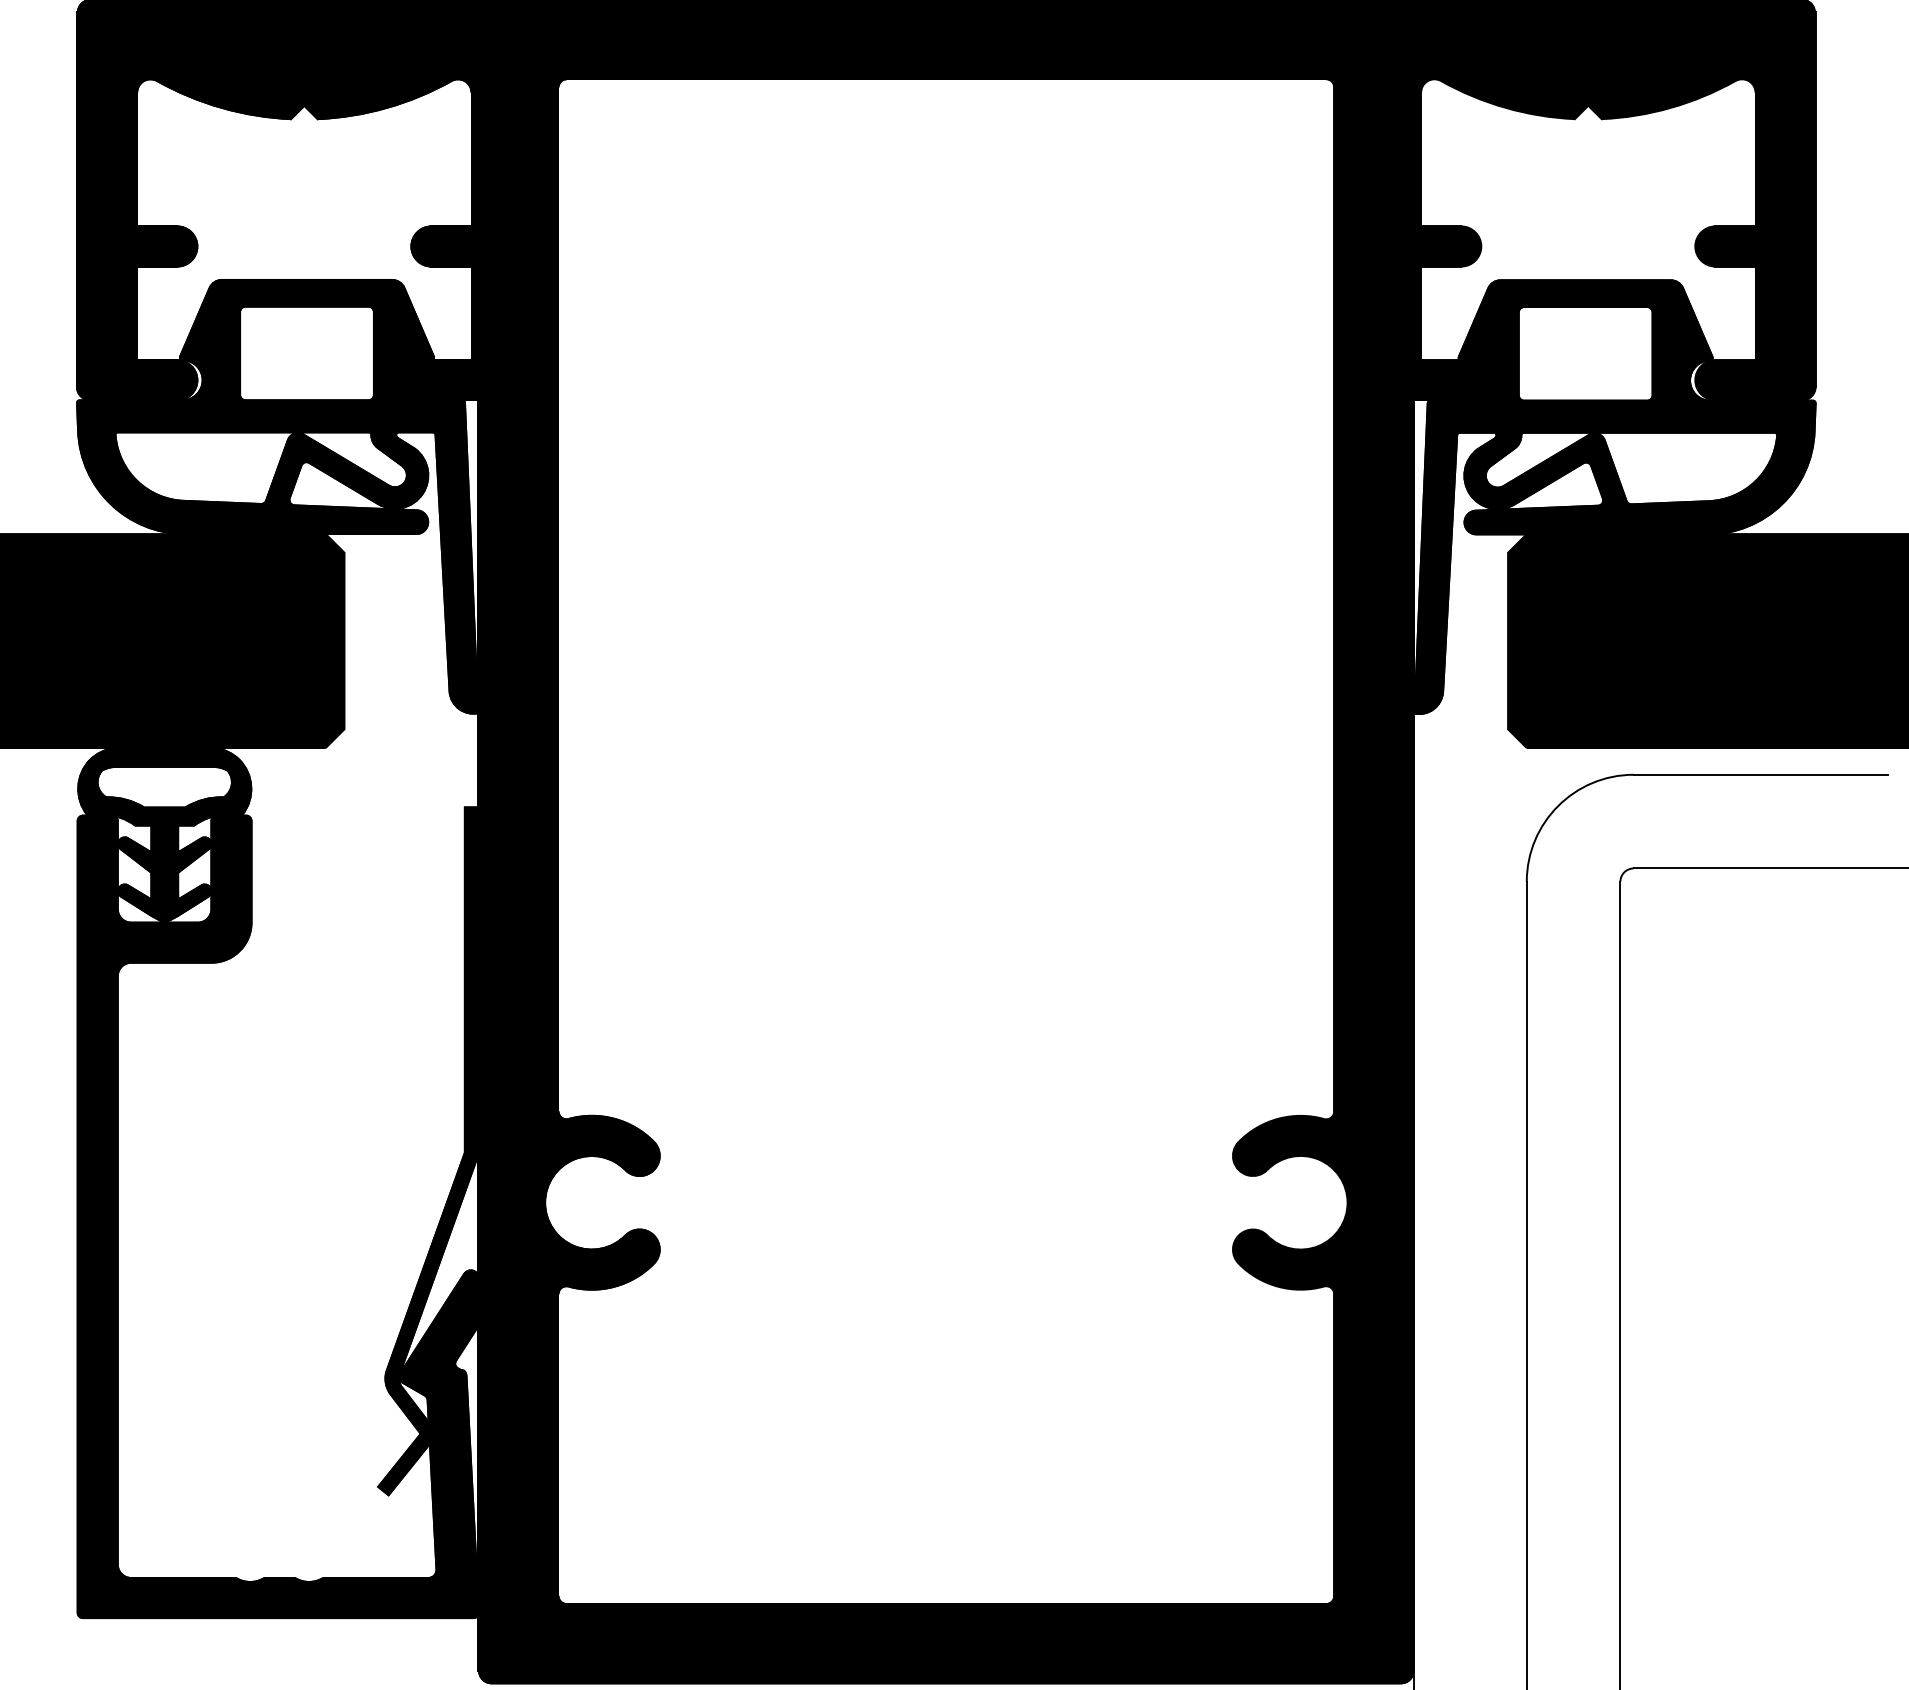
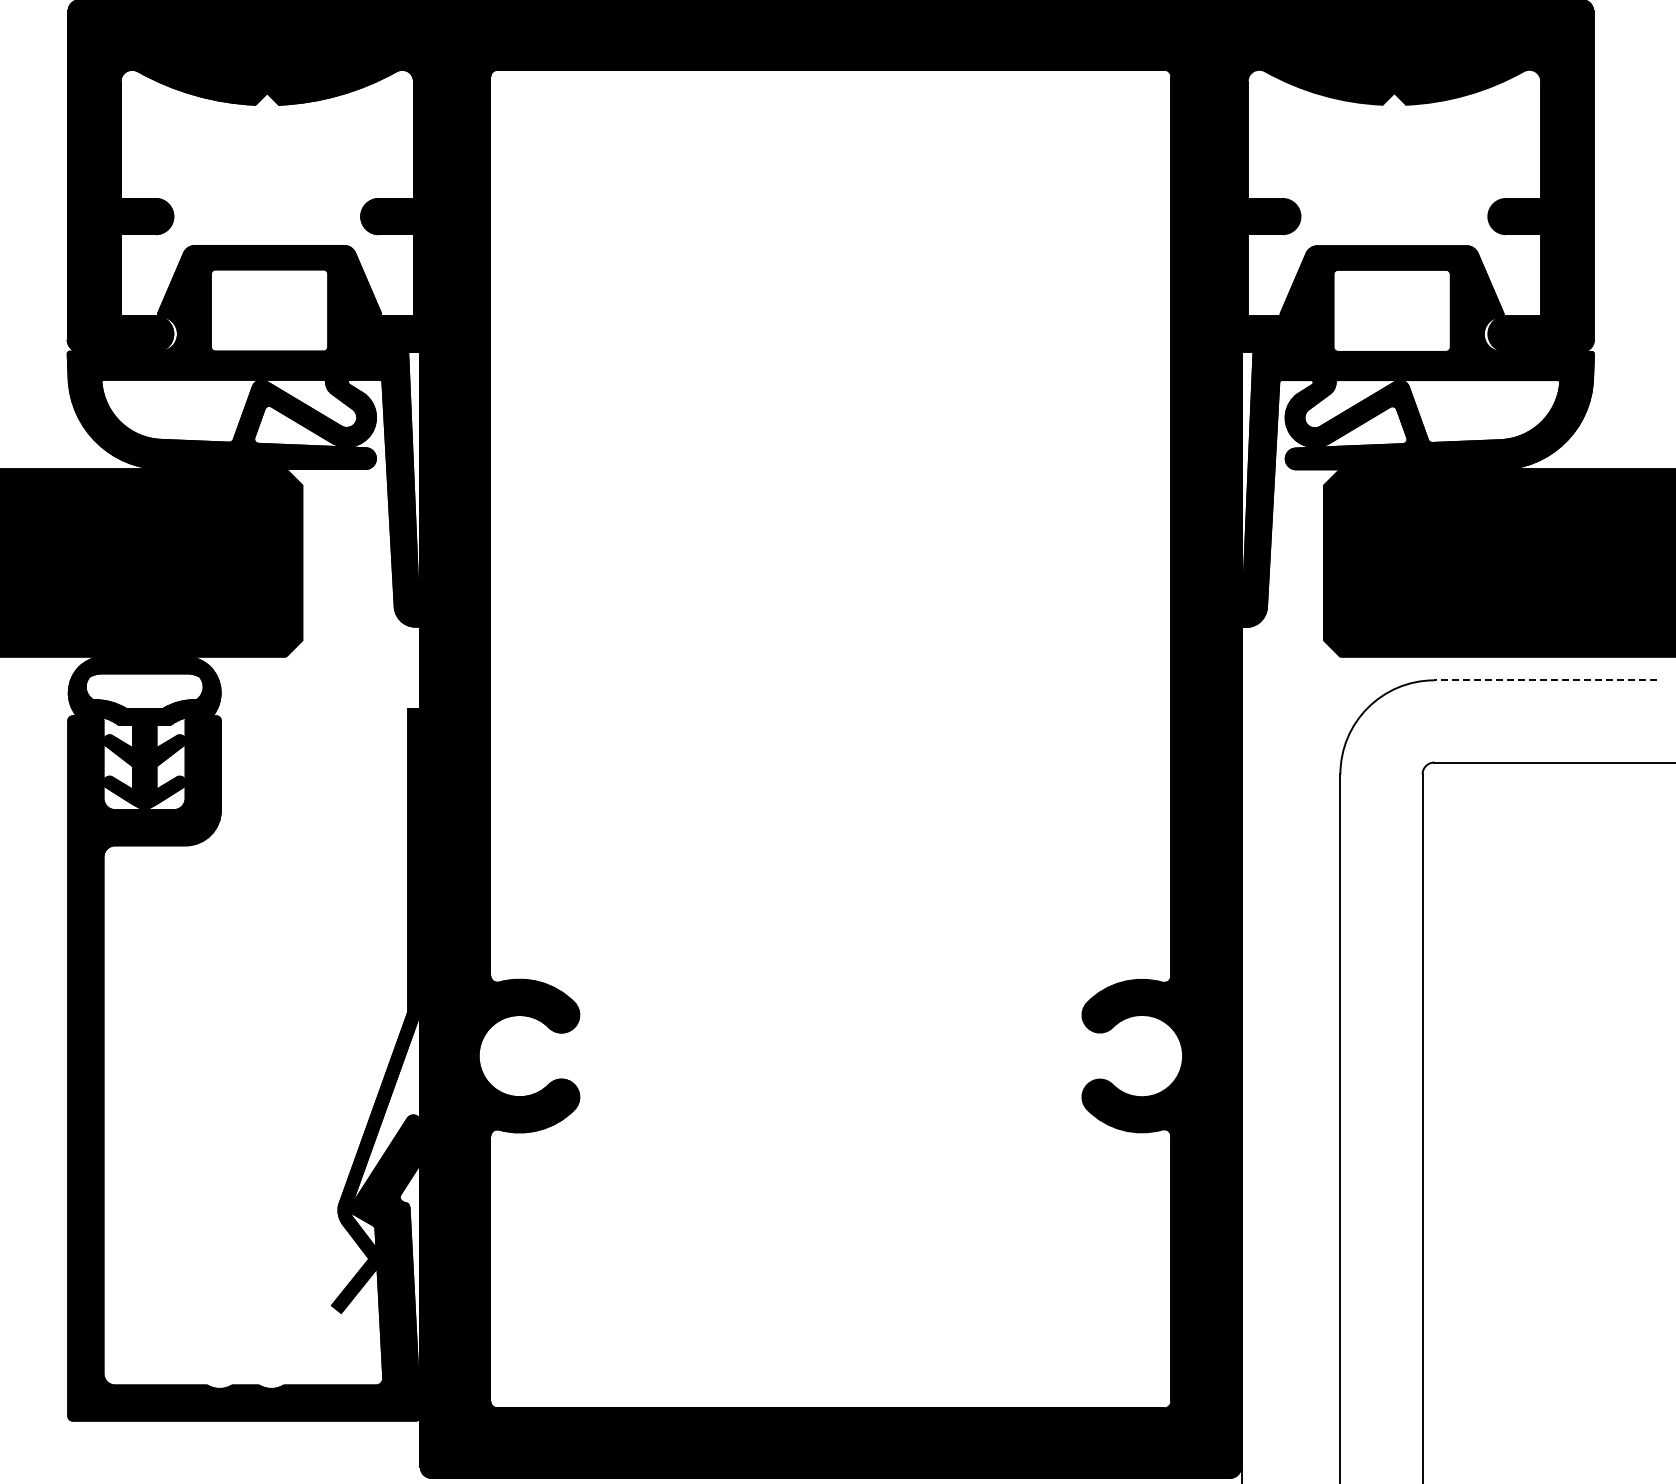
line: (1760, 774) -> (1545, 680), solid -> dashed

